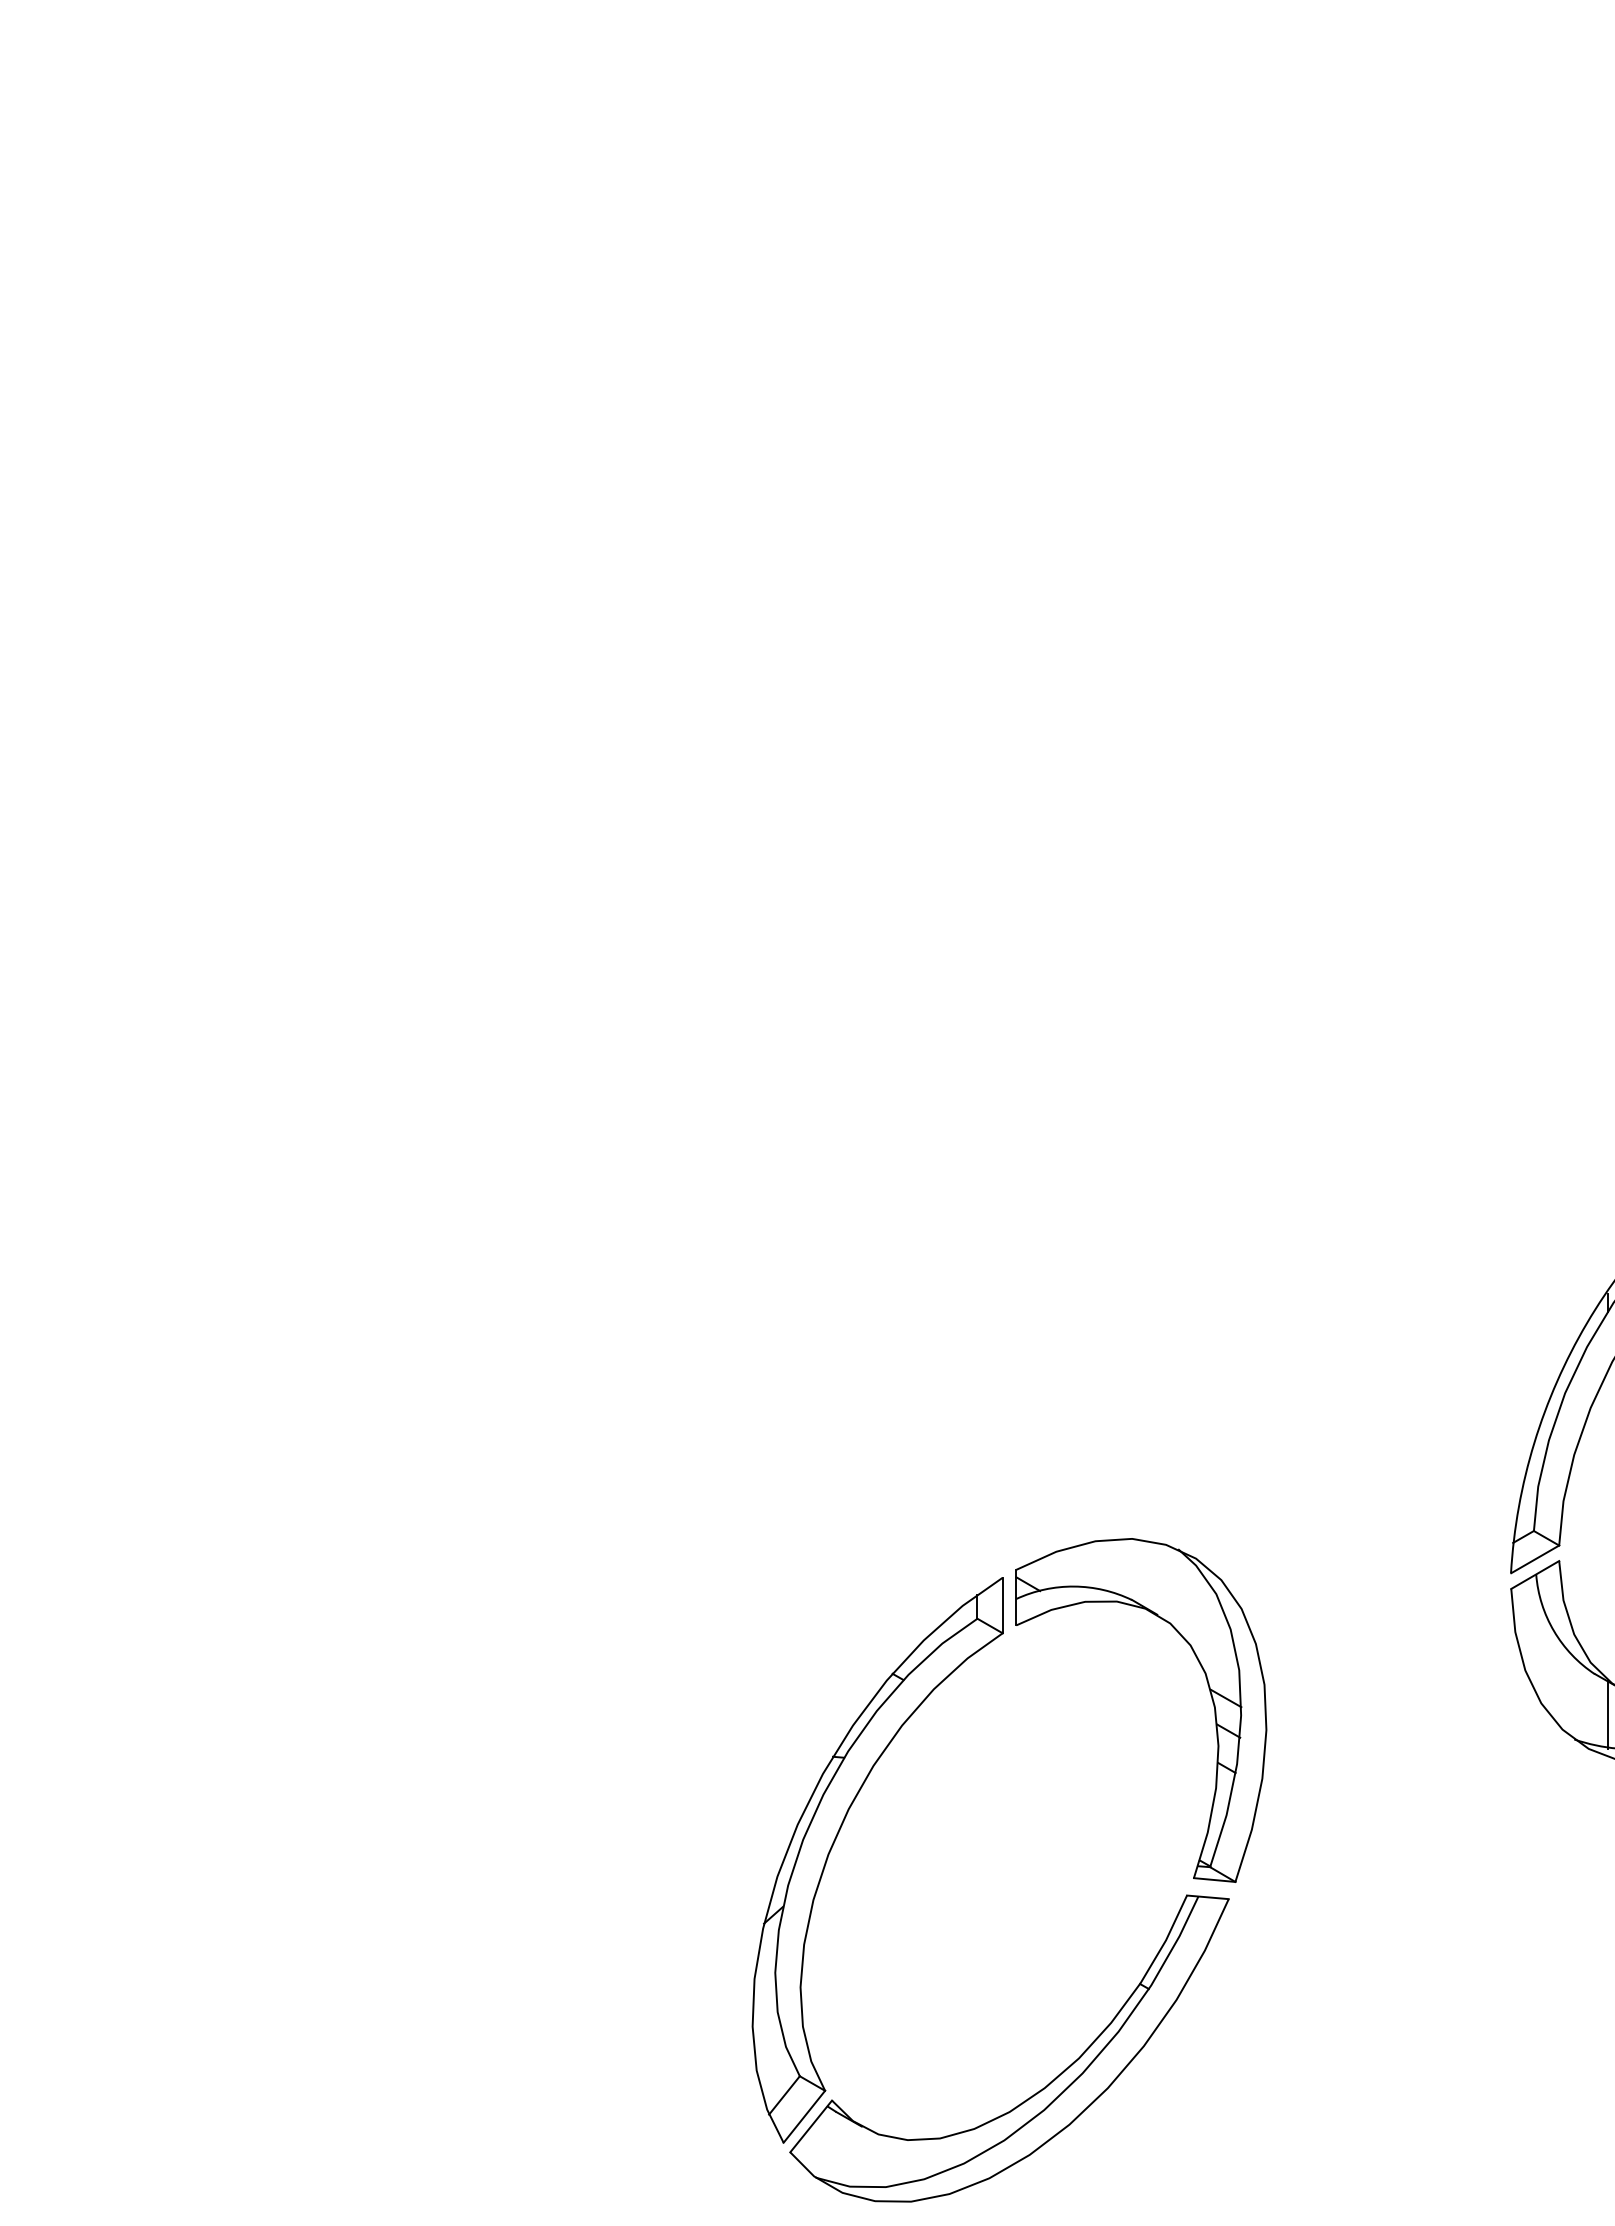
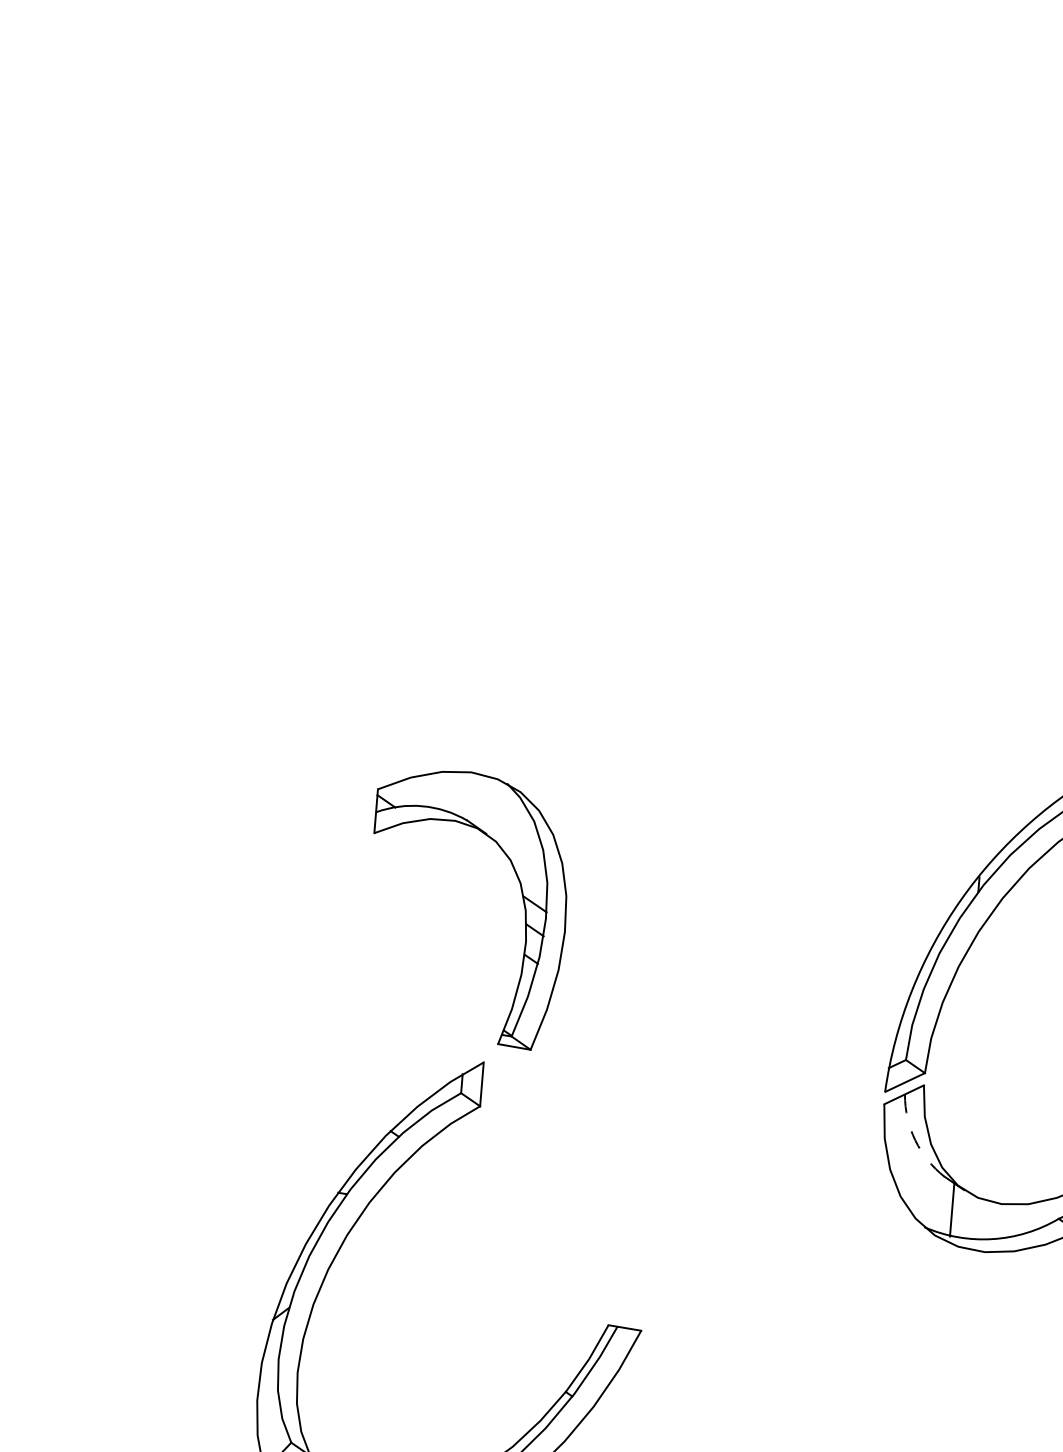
arc: (1554, 1631) -> (915, 1140), solid -> dashed
part: (1209, 1692) -> (522, 898), moved

